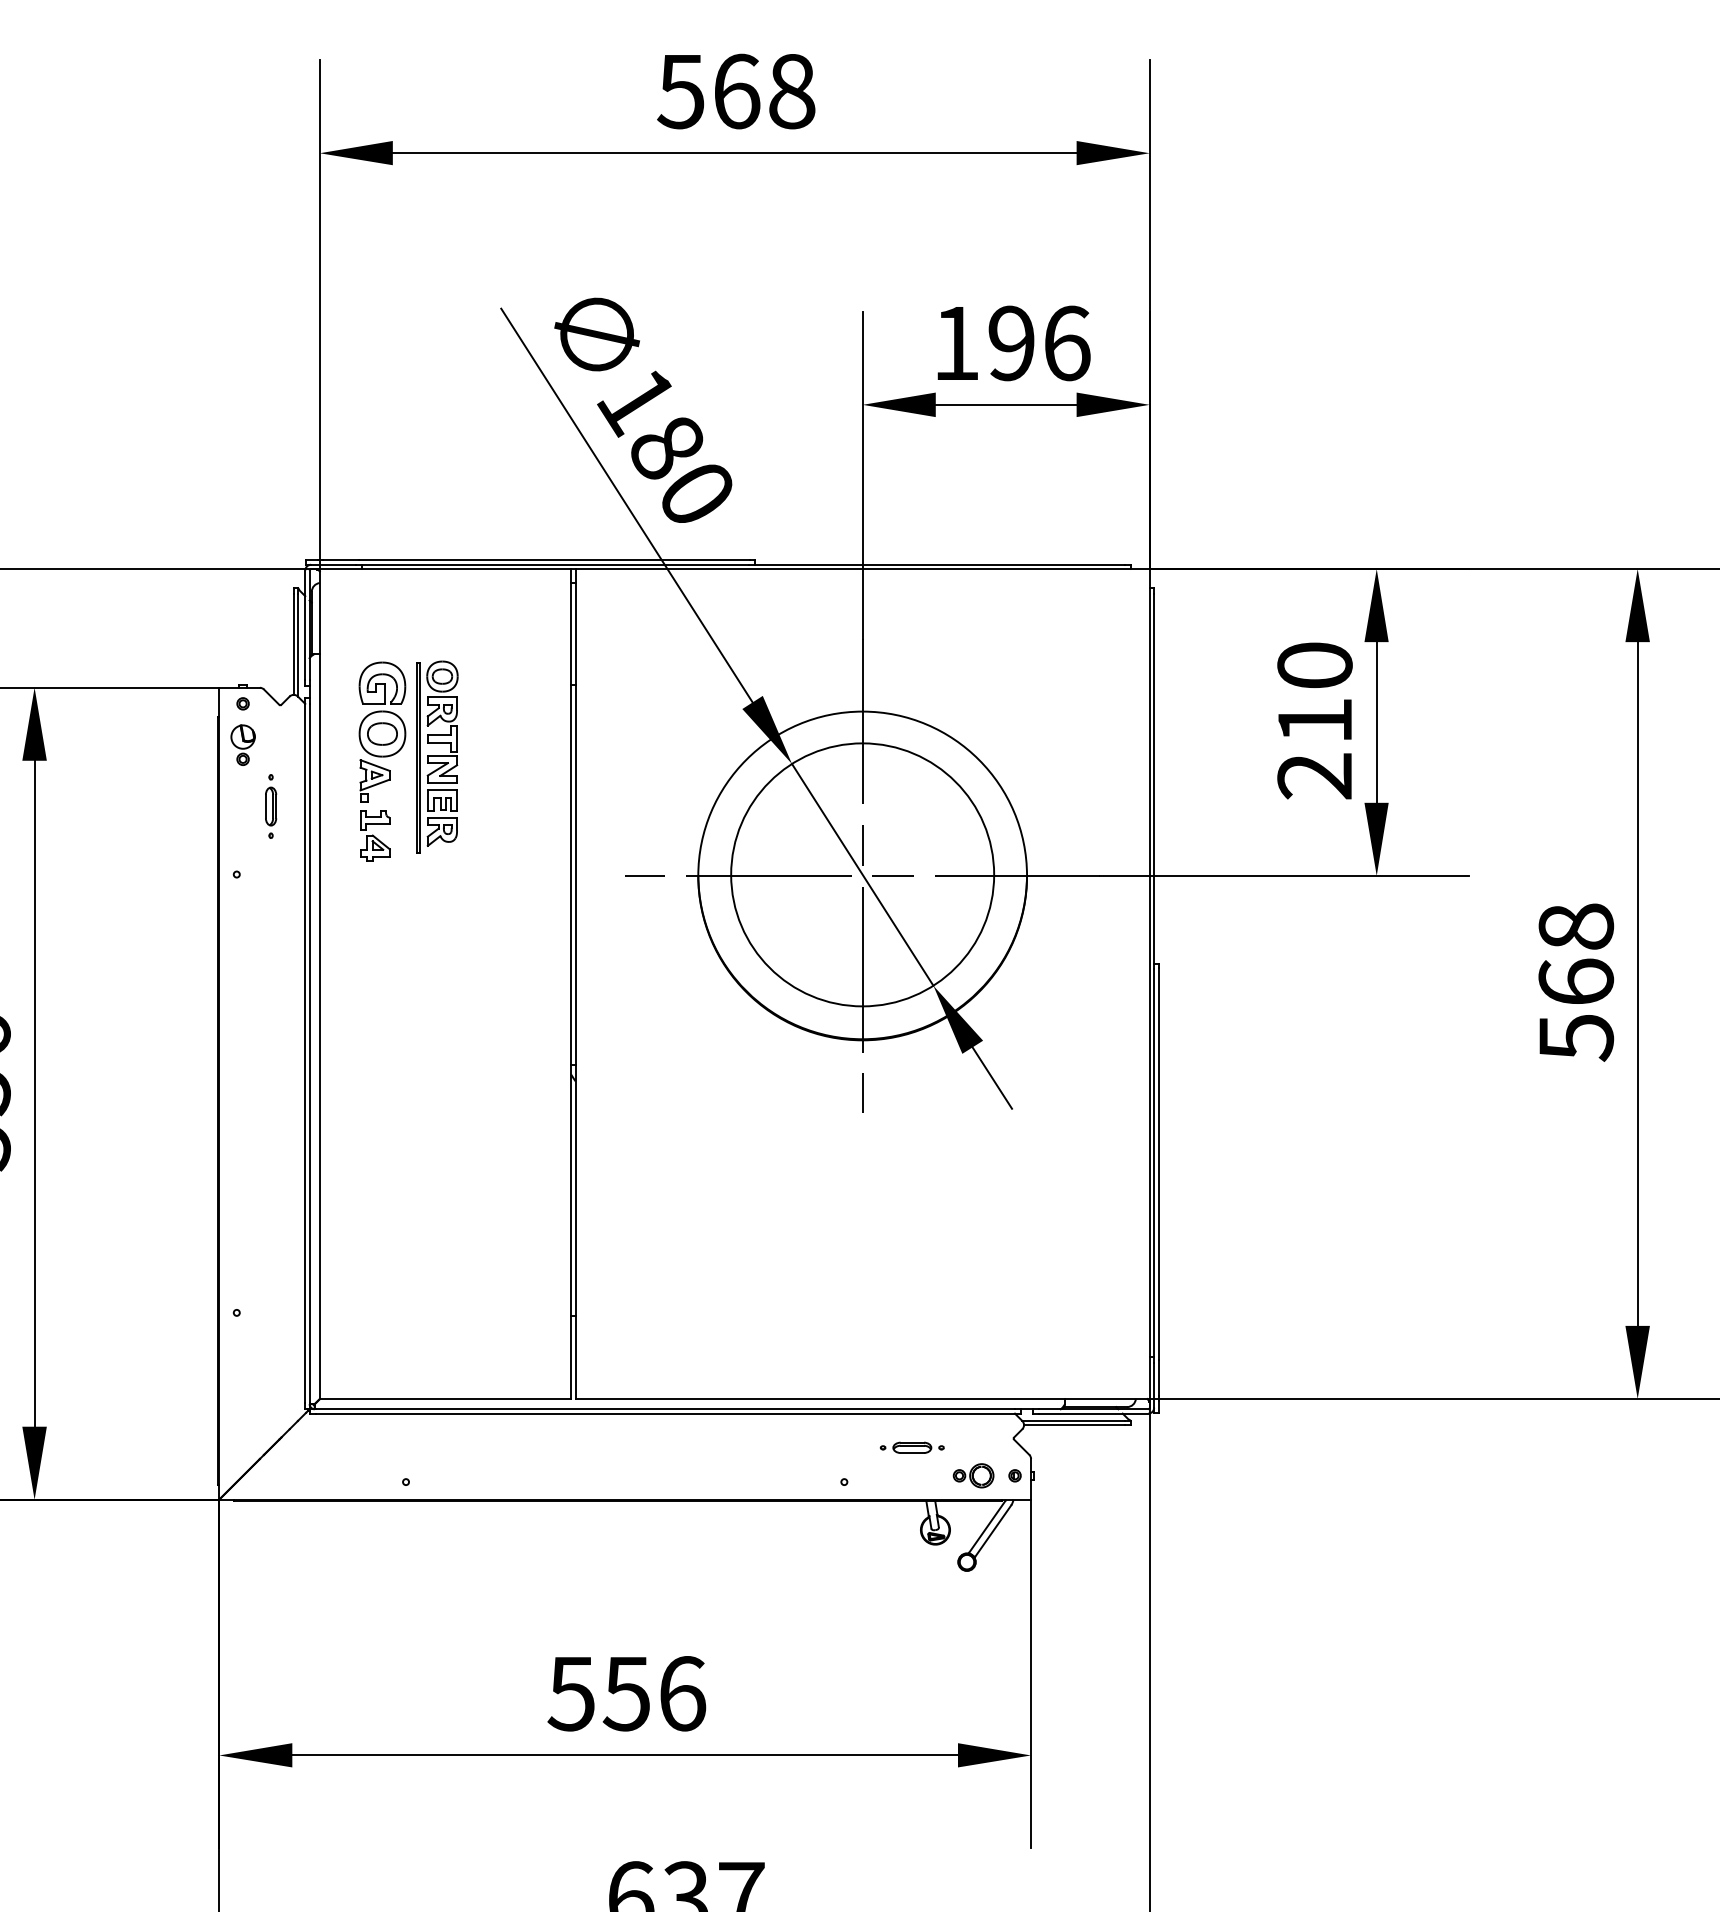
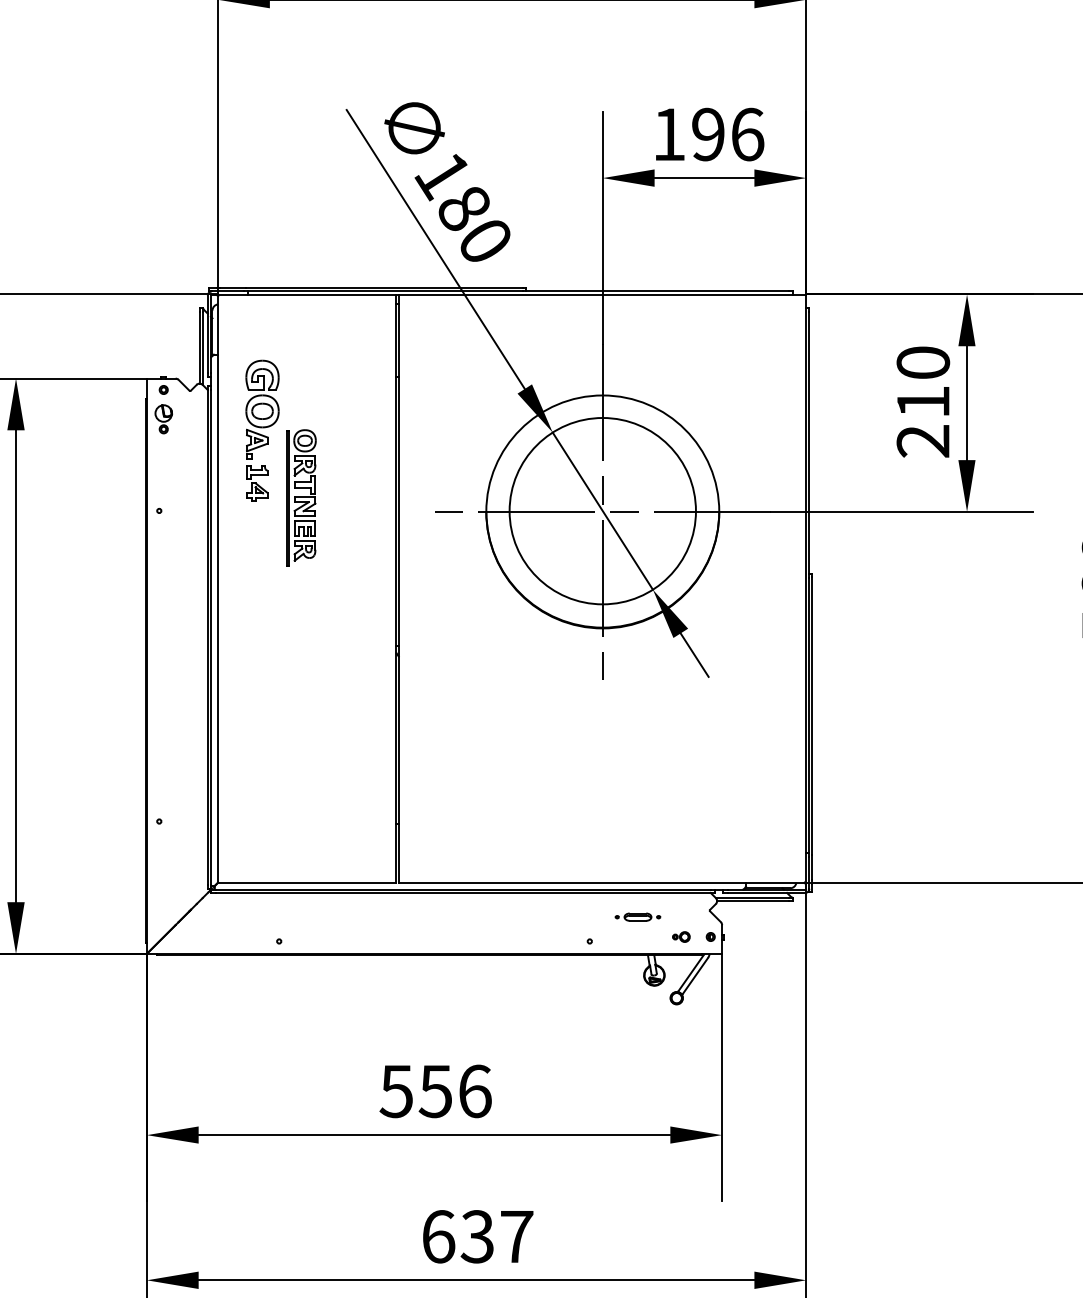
part: (437, 756) -> (301, 497), moved
part: (271, 806) -> (183, 462), removed
part: (973, 1475) -> (681, 936), size x0.6

